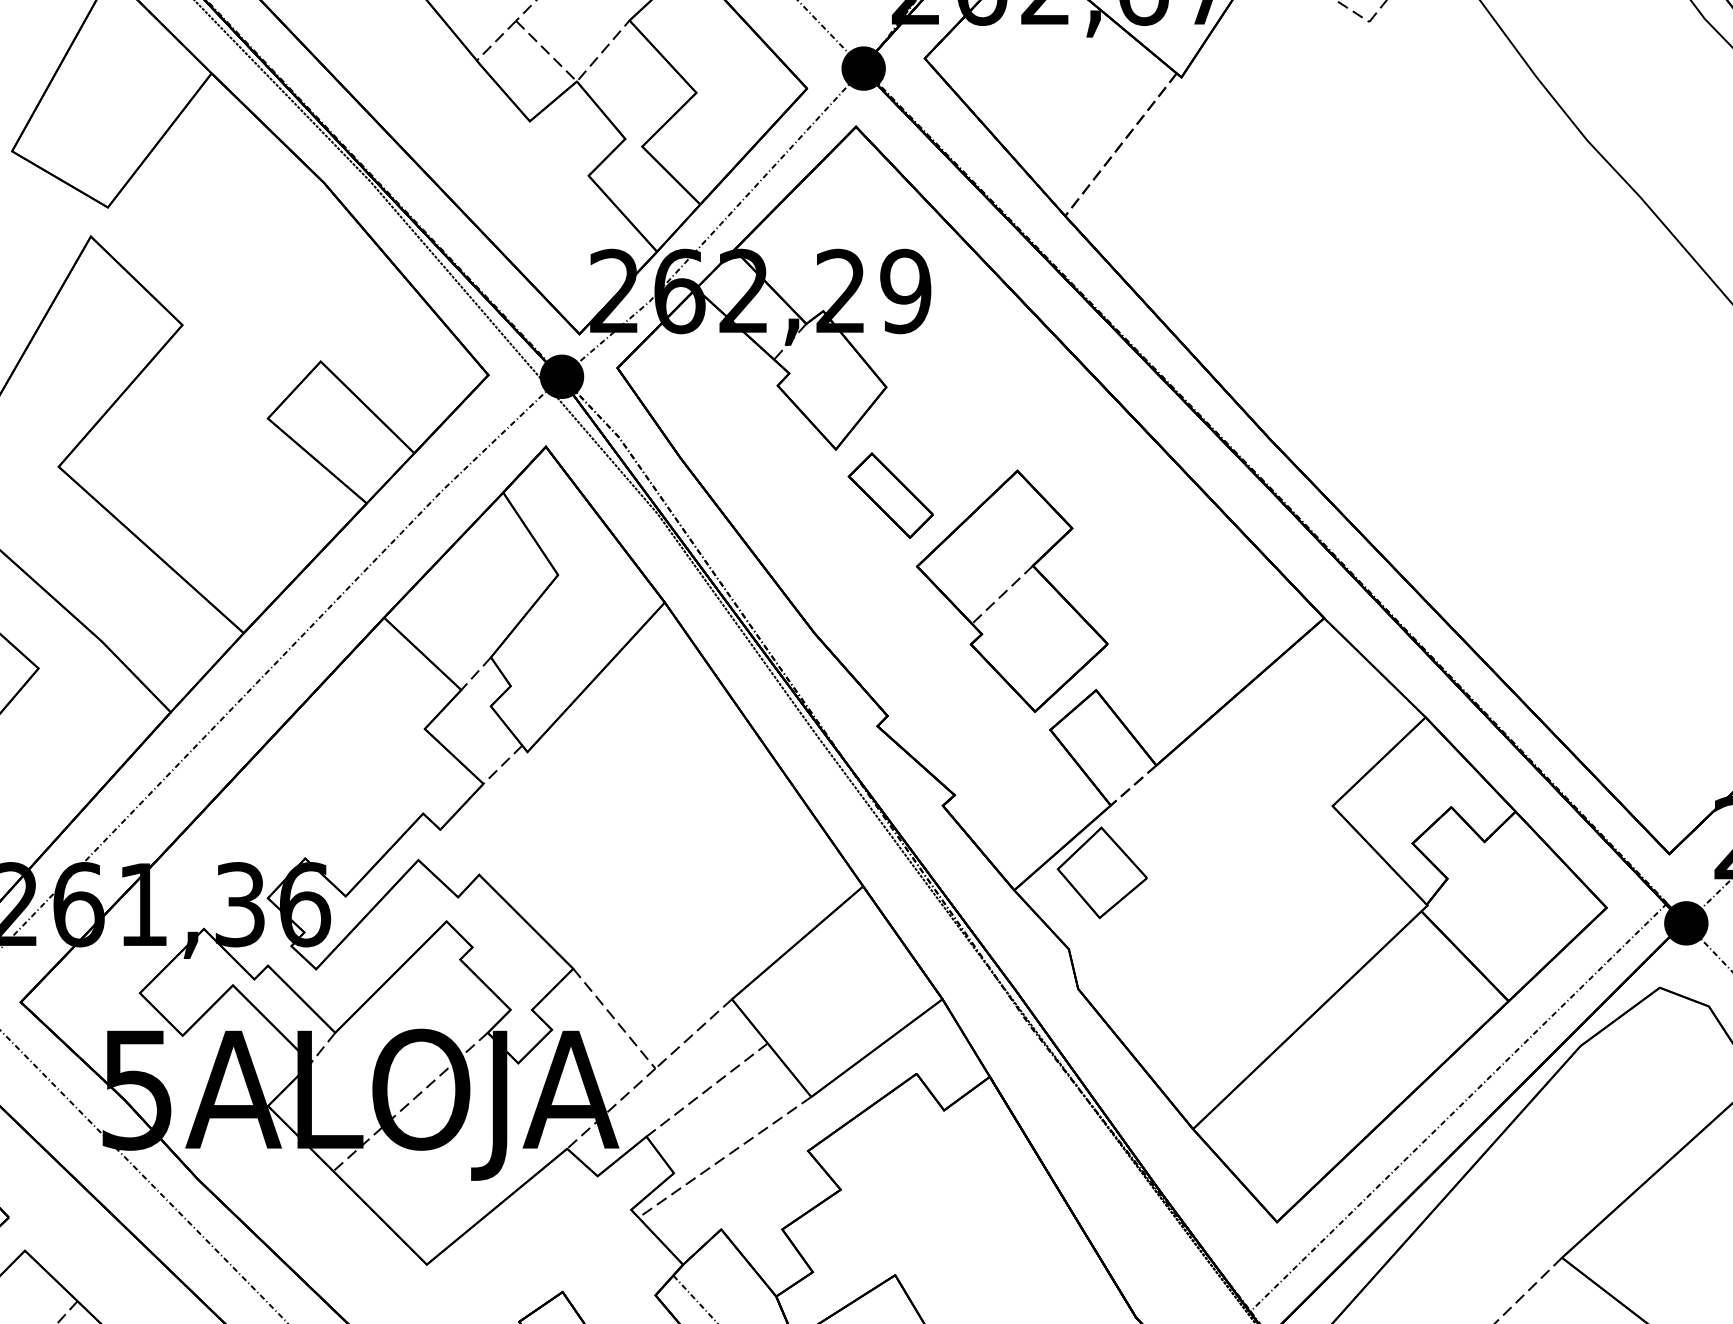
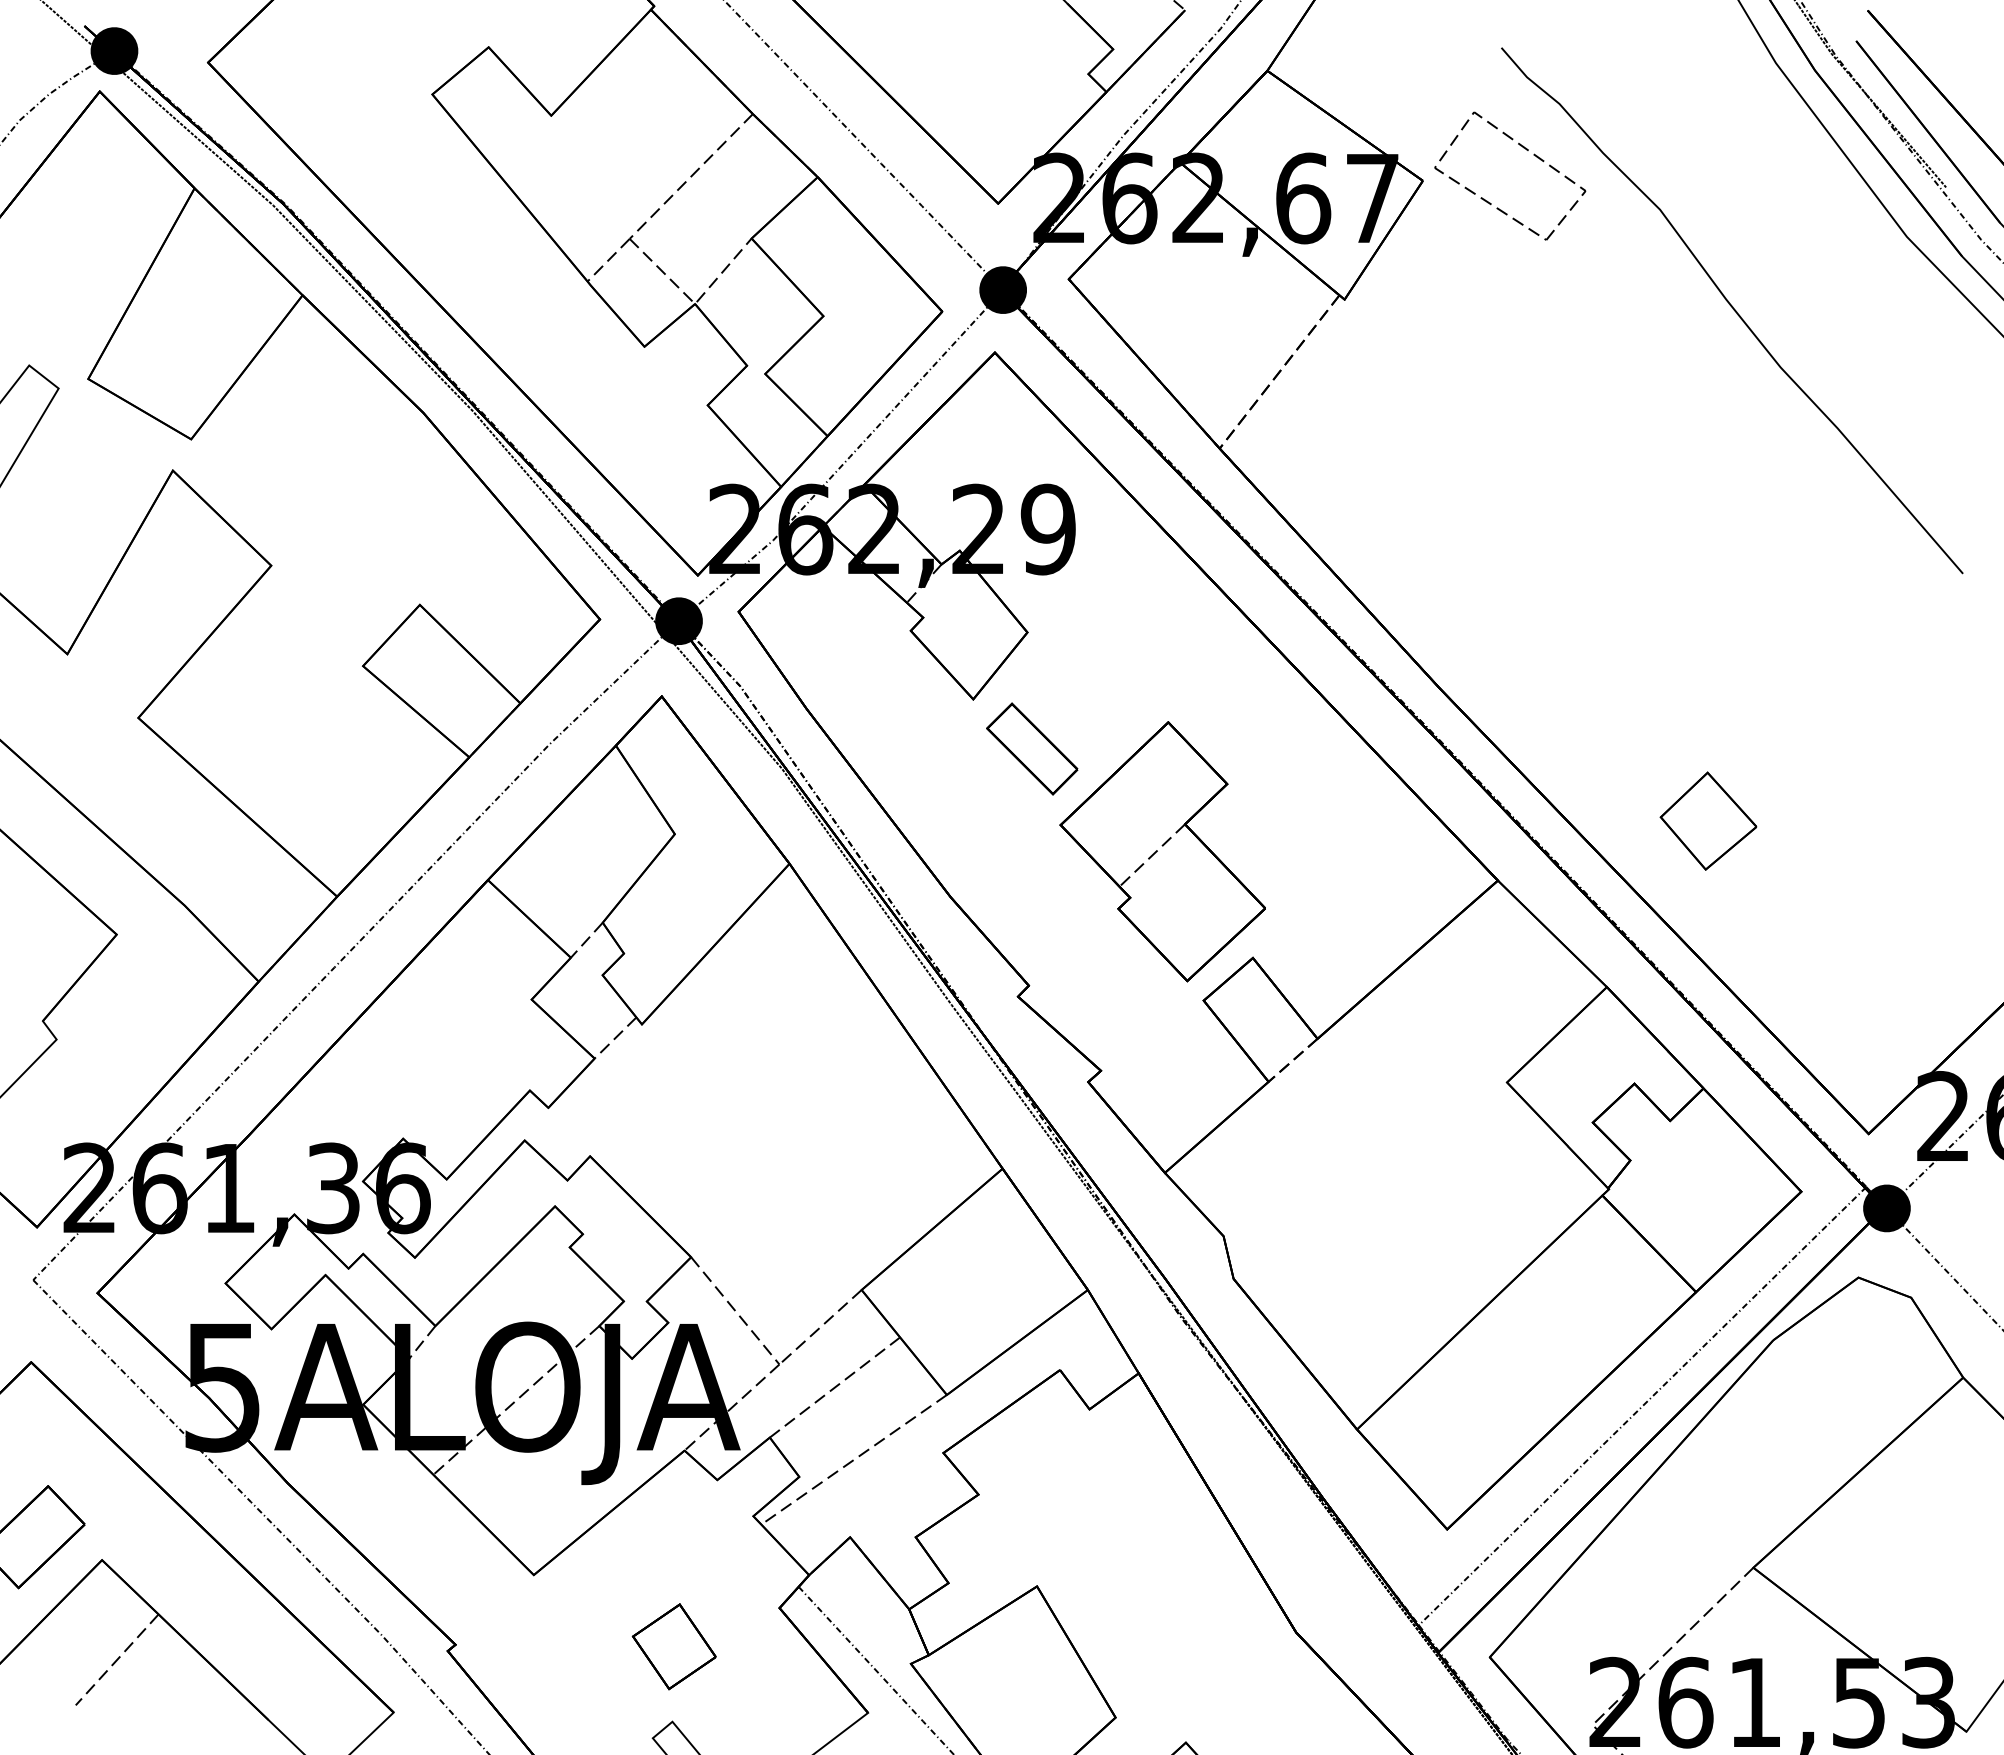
part: (1102, 872) -> (1708, 820), moved

